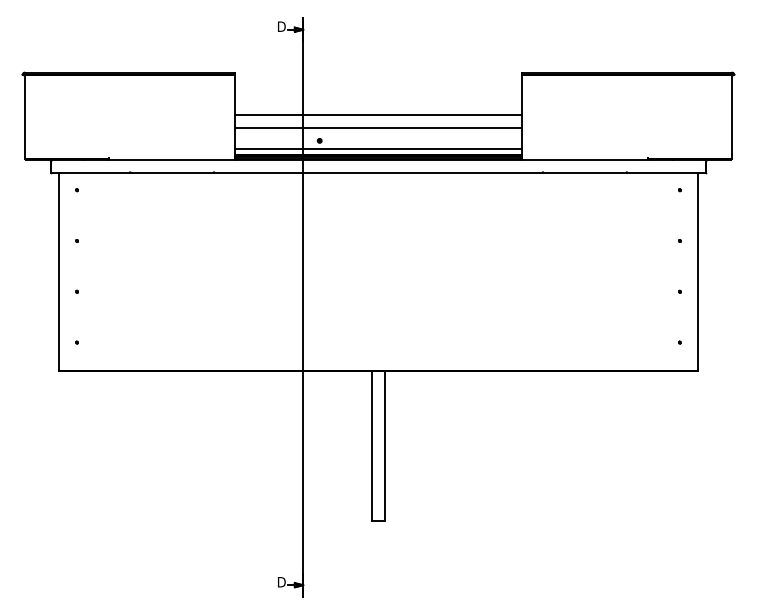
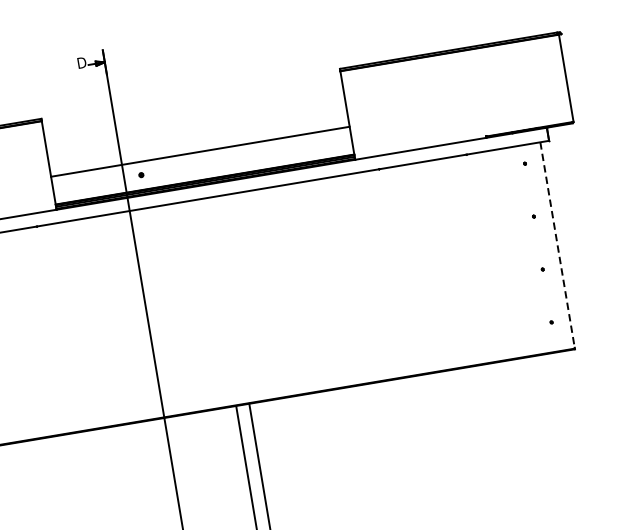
line: (378, 115) -> (198, 138), removed
line: (378, 149) -> (204, 173), removed
line: (697, 271) -> (557, 245), solid -> dashed

